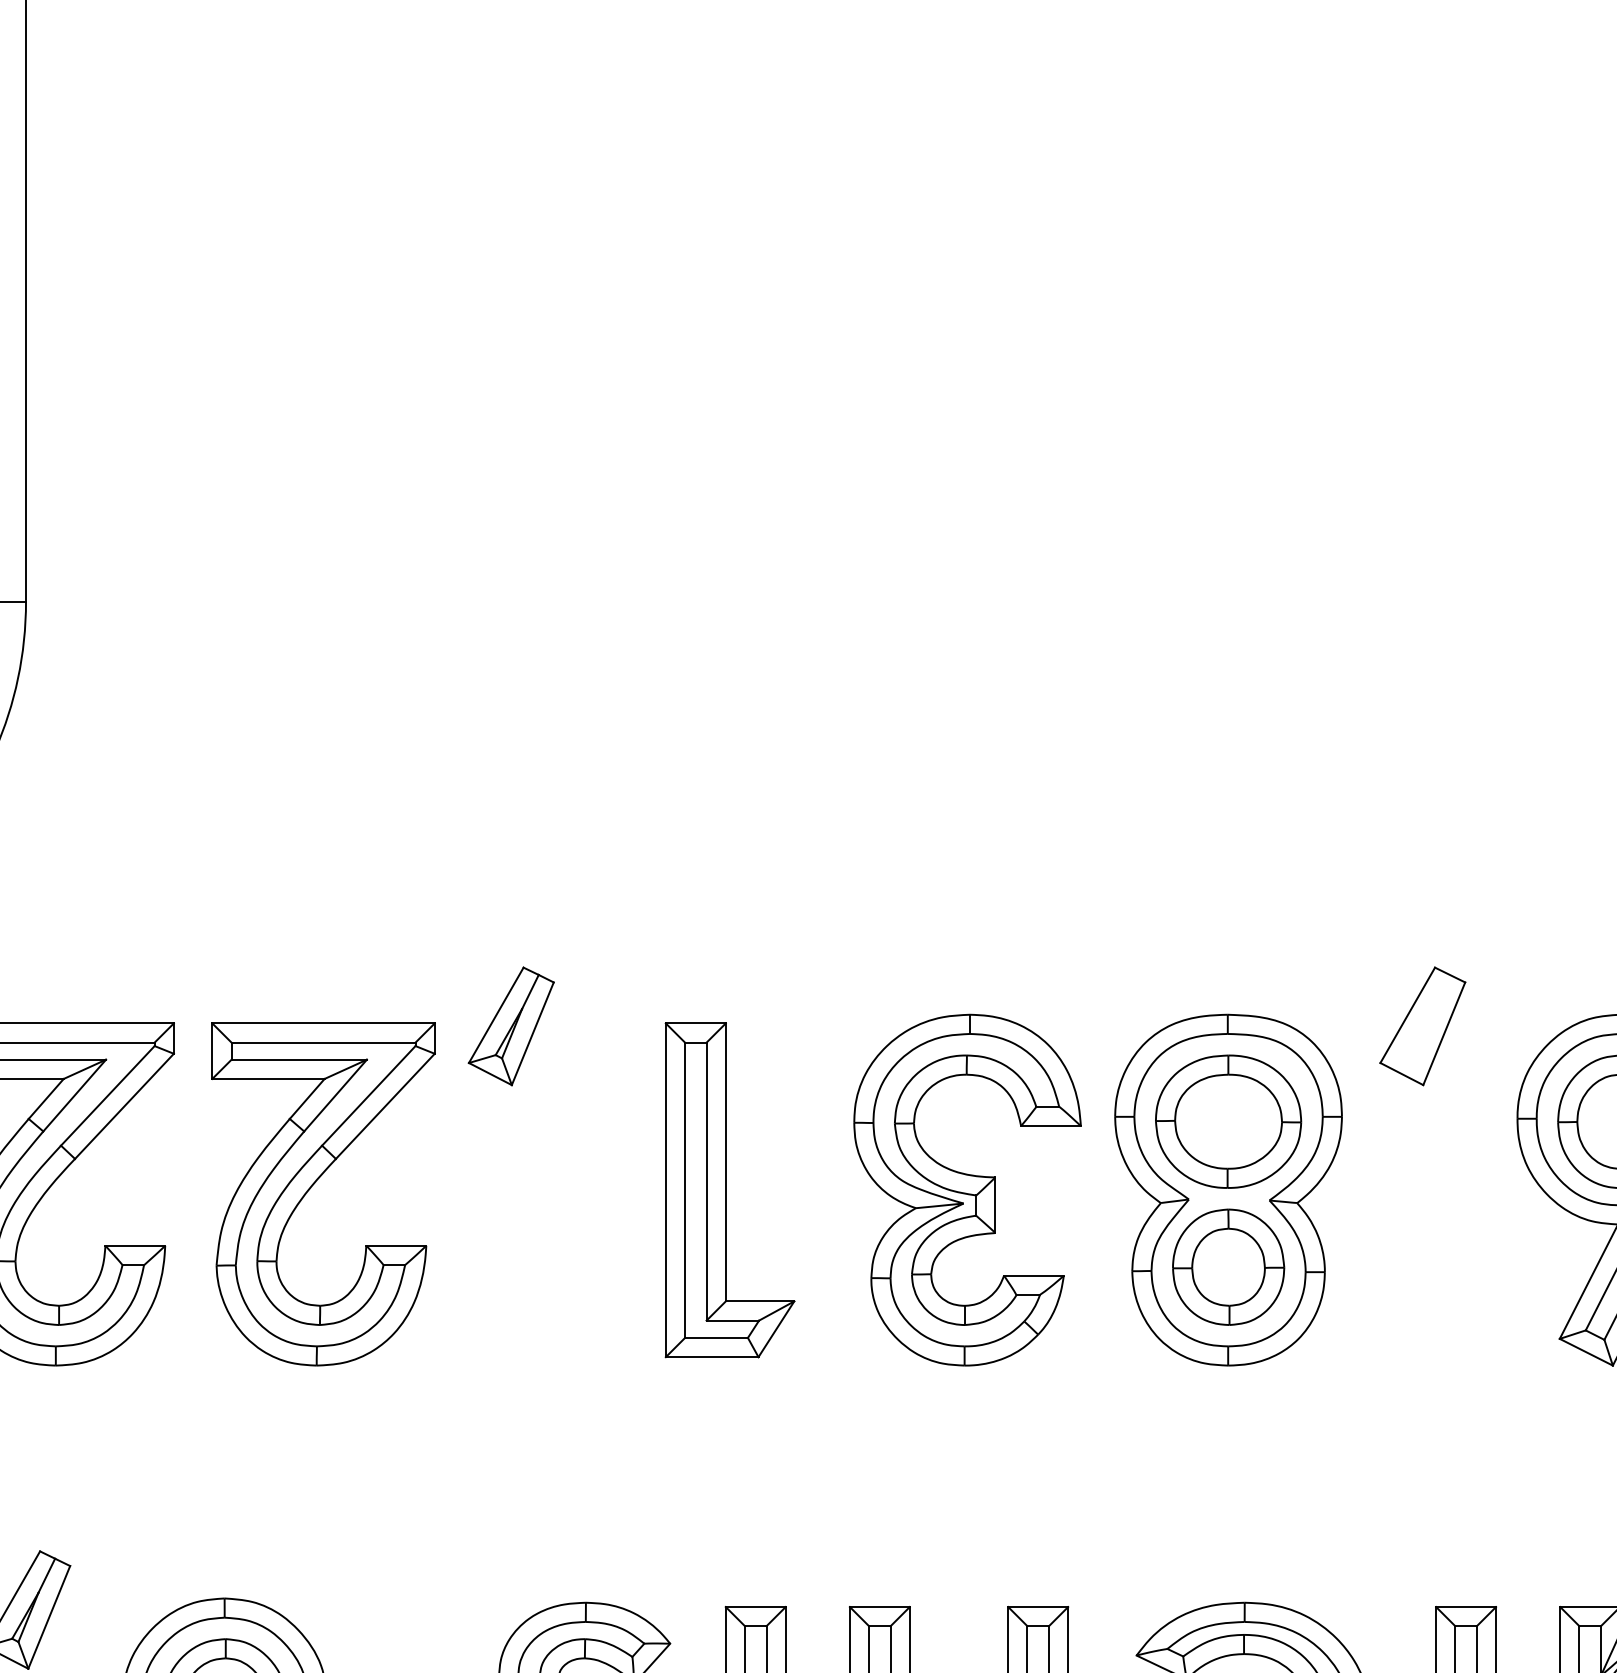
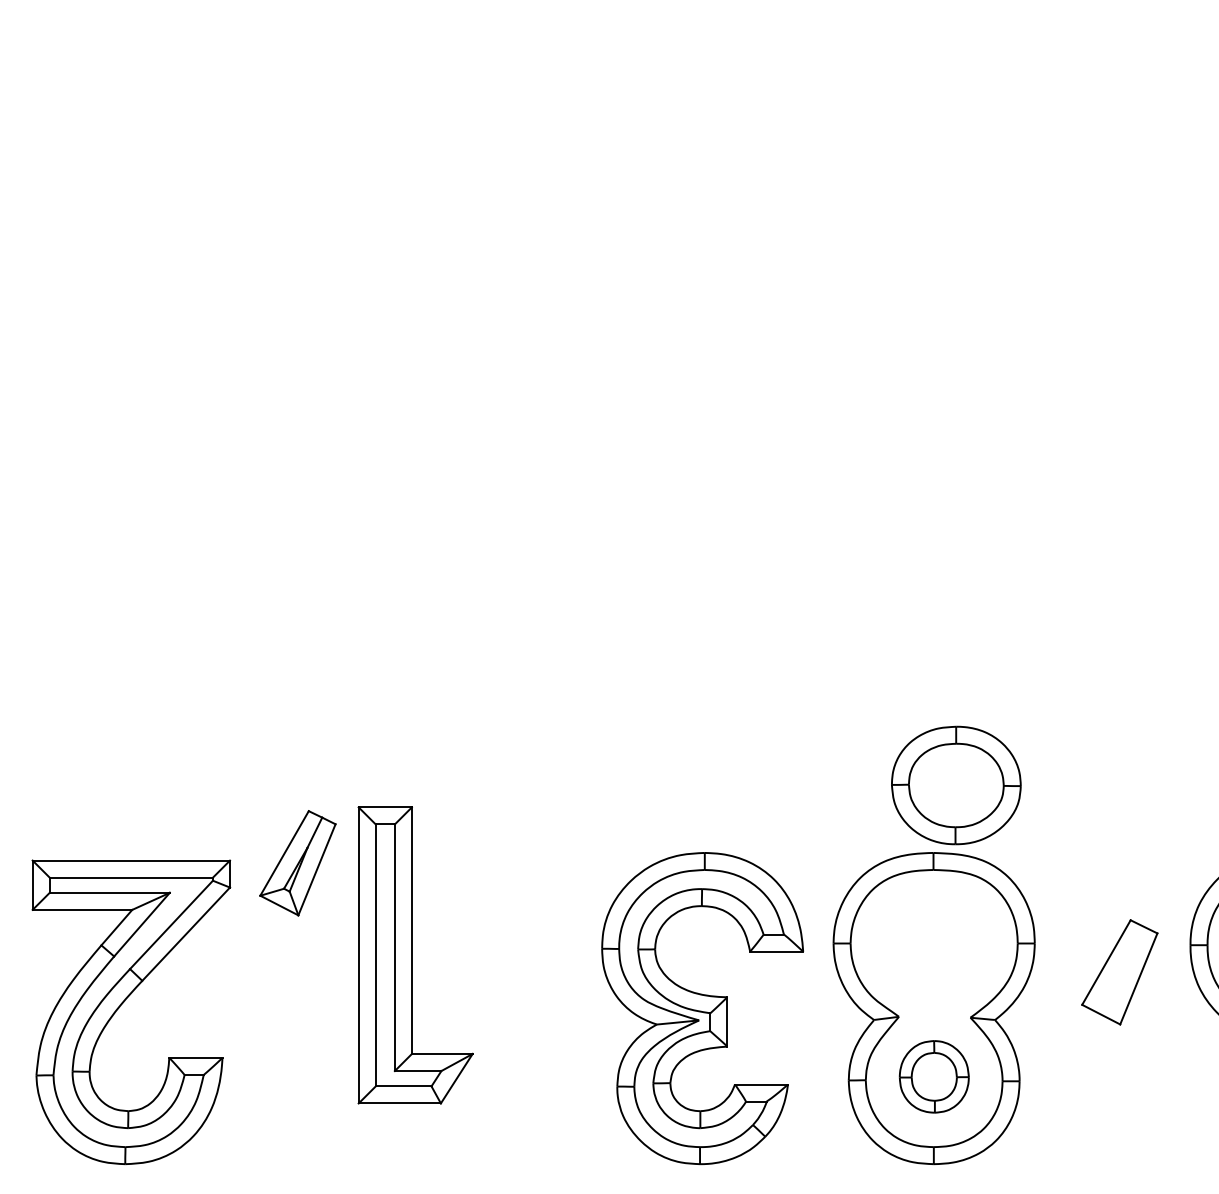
part: (1422, 1026) -> (1119, 972), moved
part: (1228, 1121) -> (956, 785), moved
part: (729, 1190) -> (415, 955), moved
part: (1228, 1266) -> (934, 1076), size x0.7

